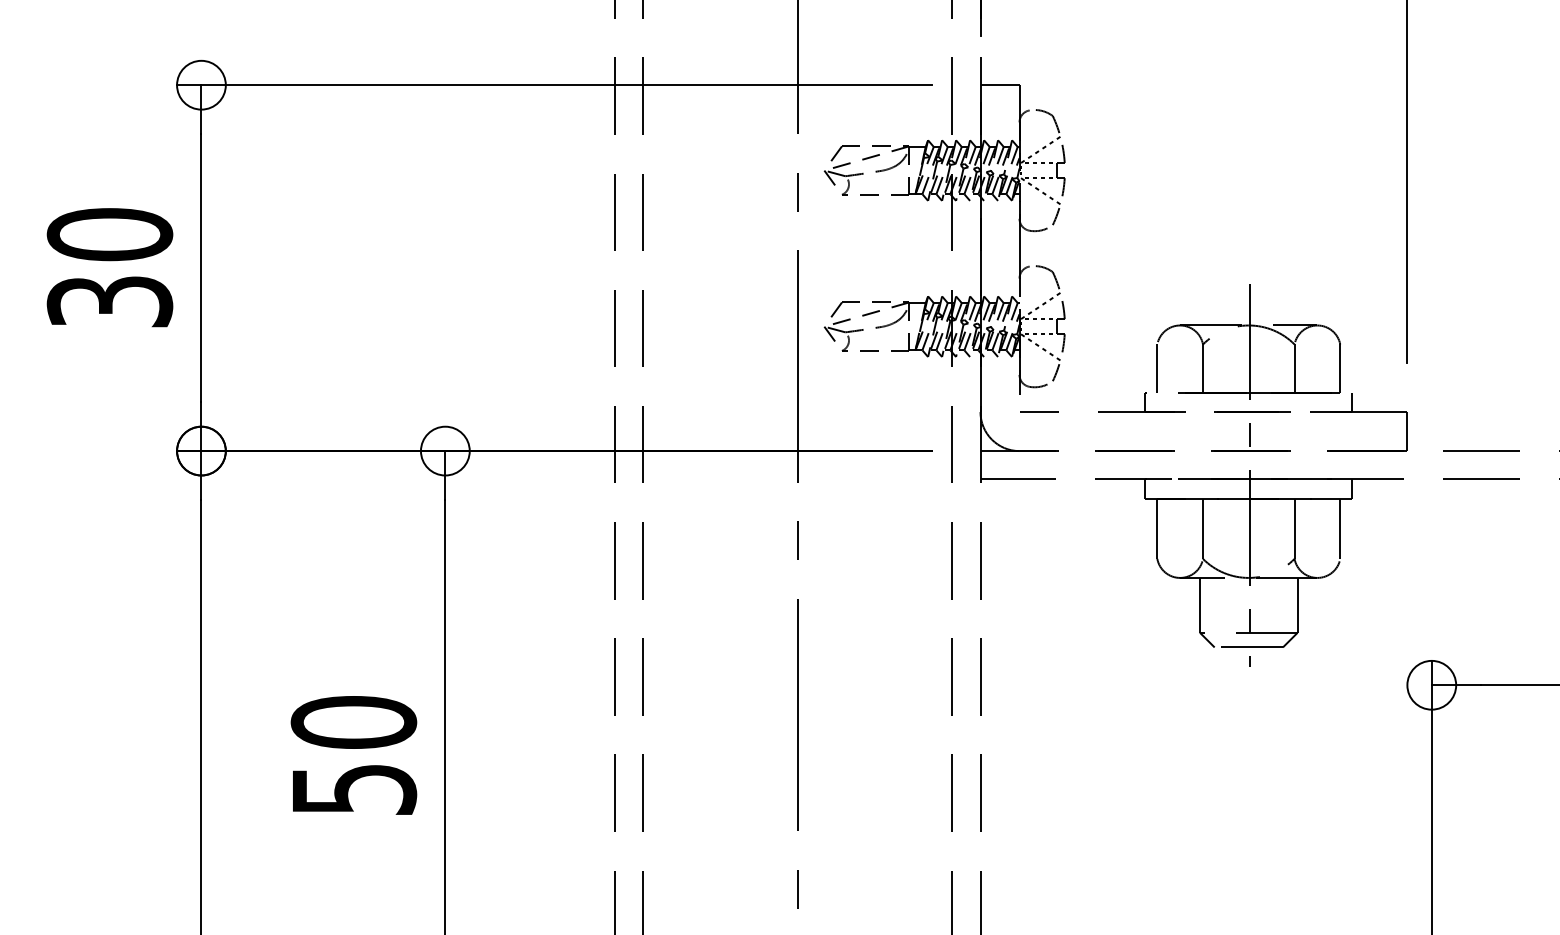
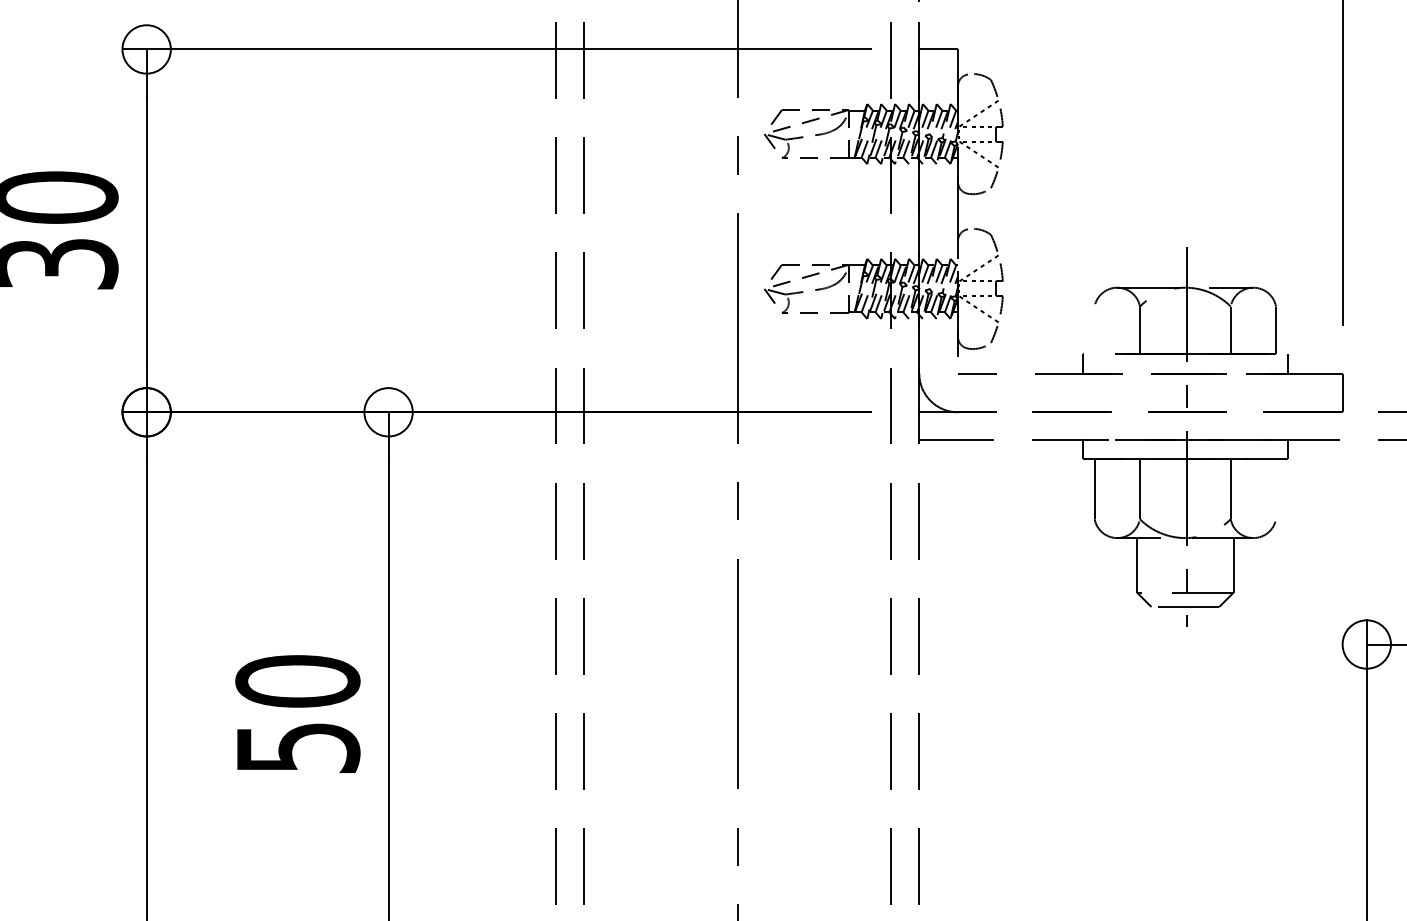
line: (1157, 368) -> (1094, 330), removed
line: (1340, 528) -> (1276, 489), removed

